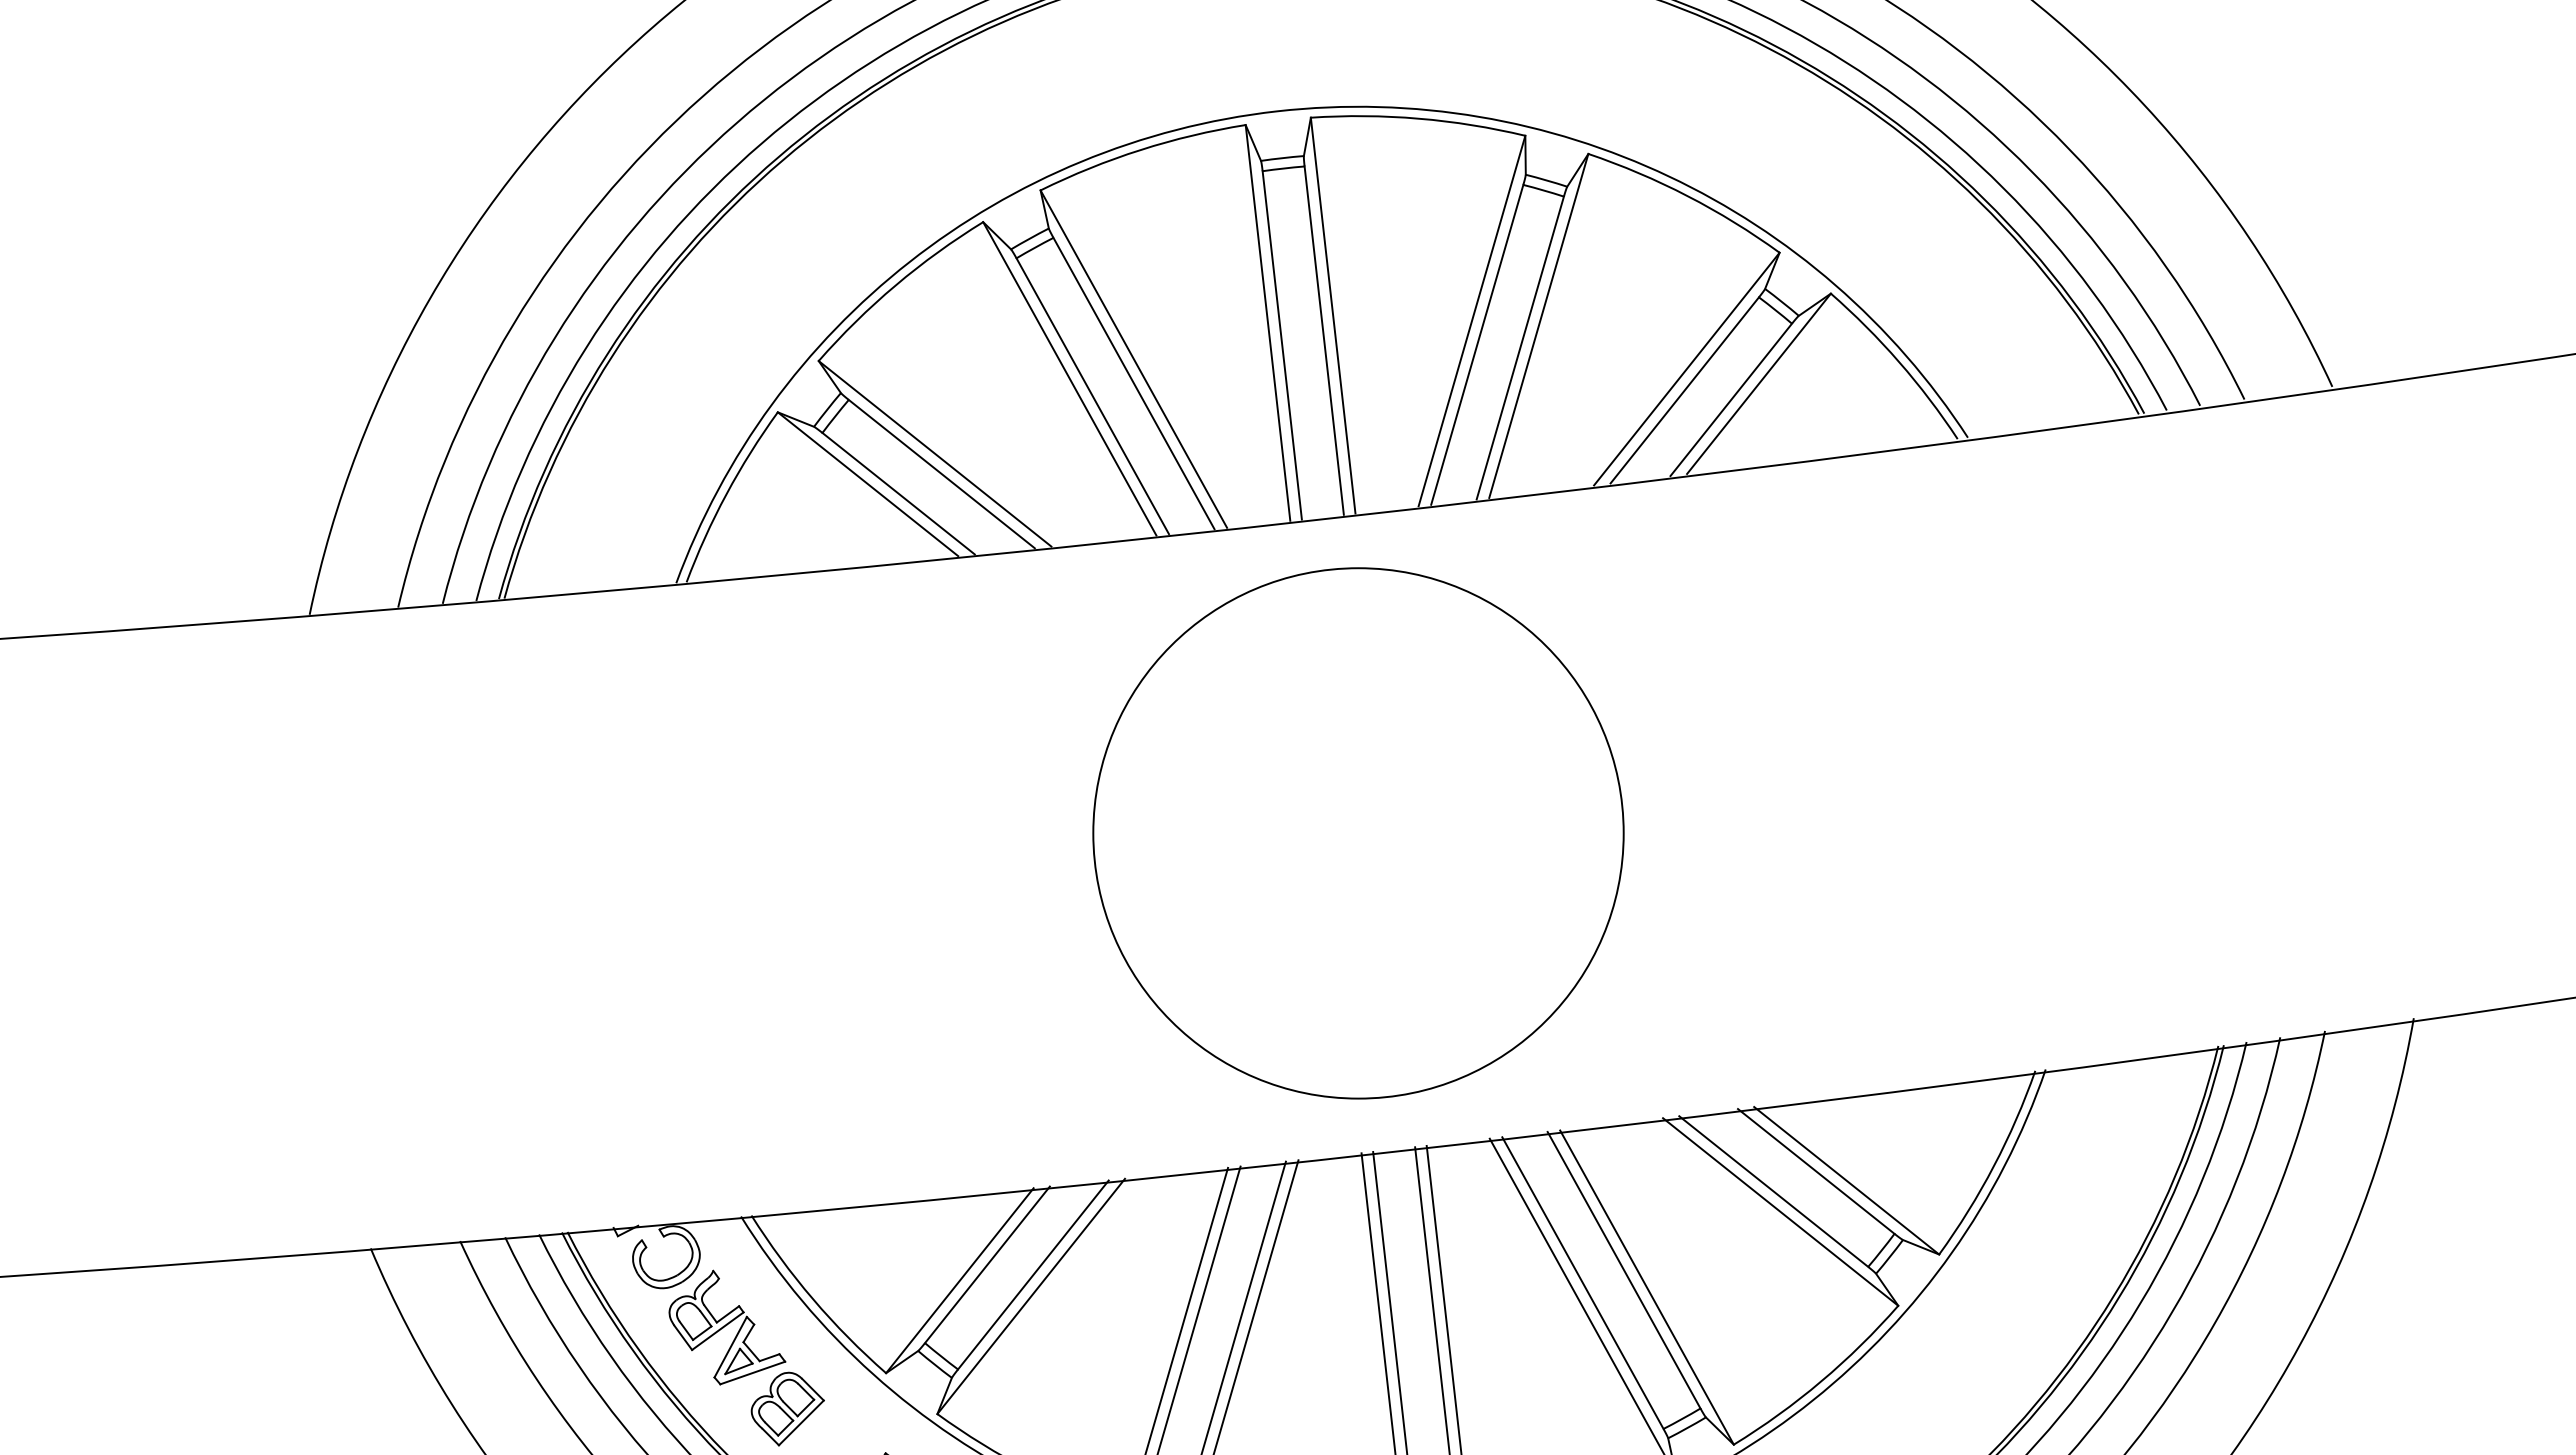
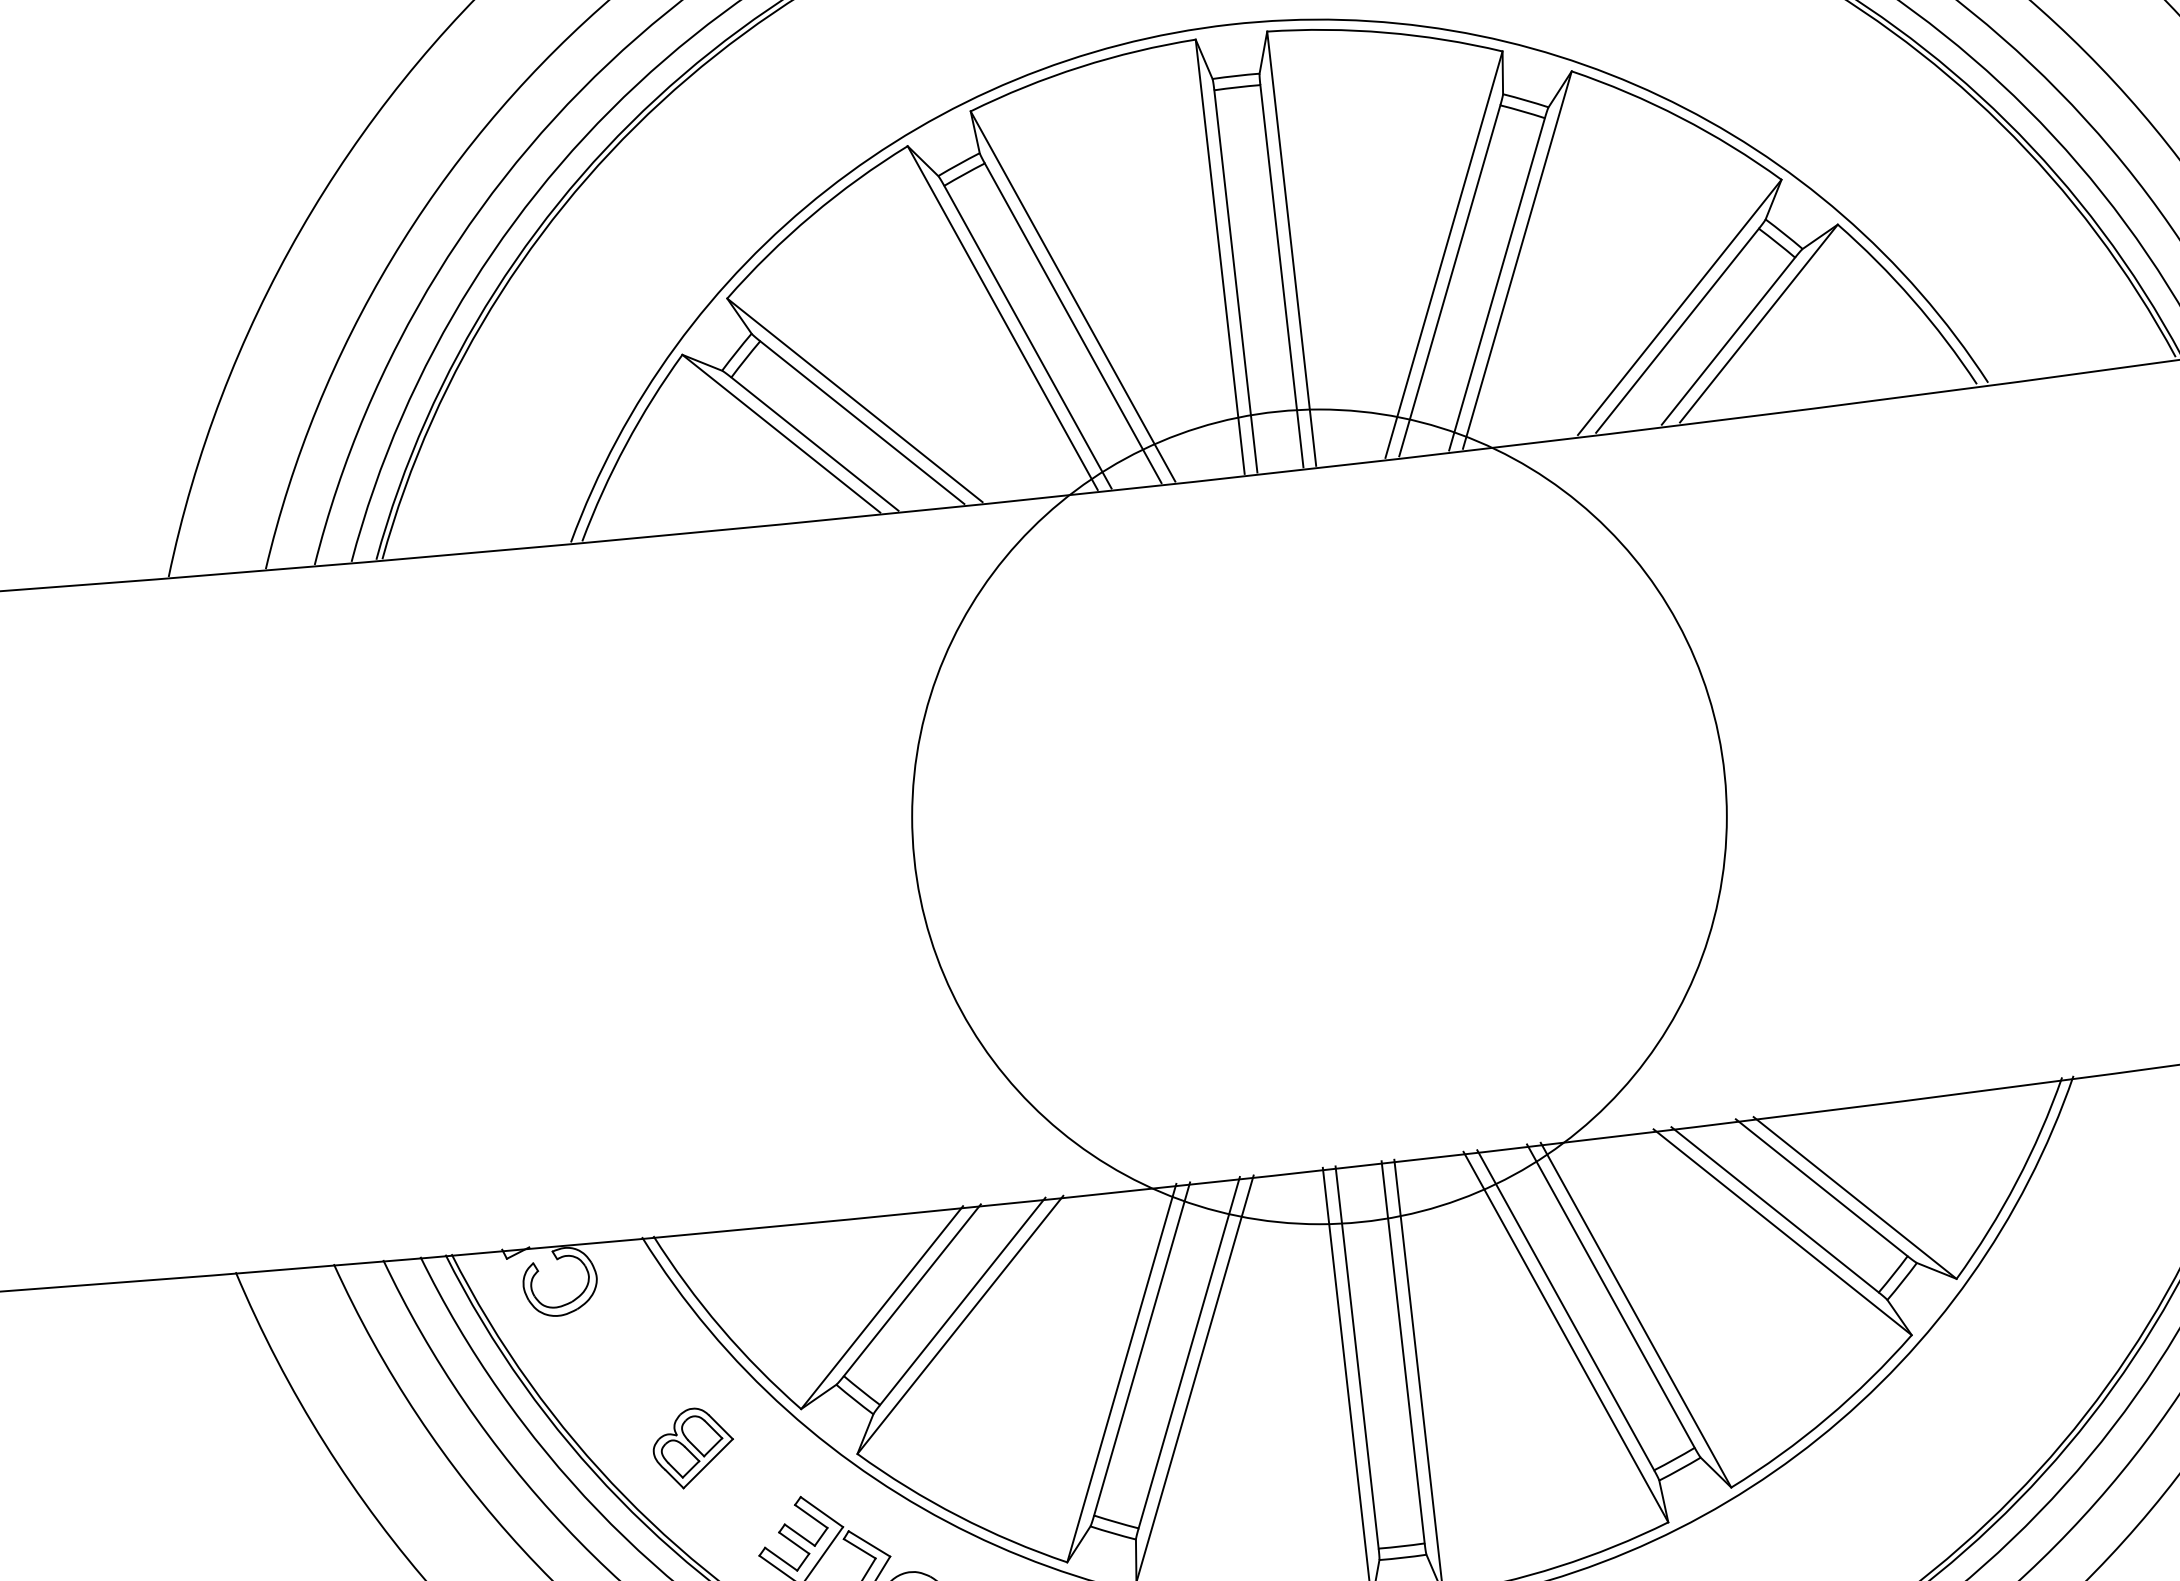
circle: (1358, 833) -> (1319, 816), size x1.4
part: (727, 1327) -> (627, 1358), removed

